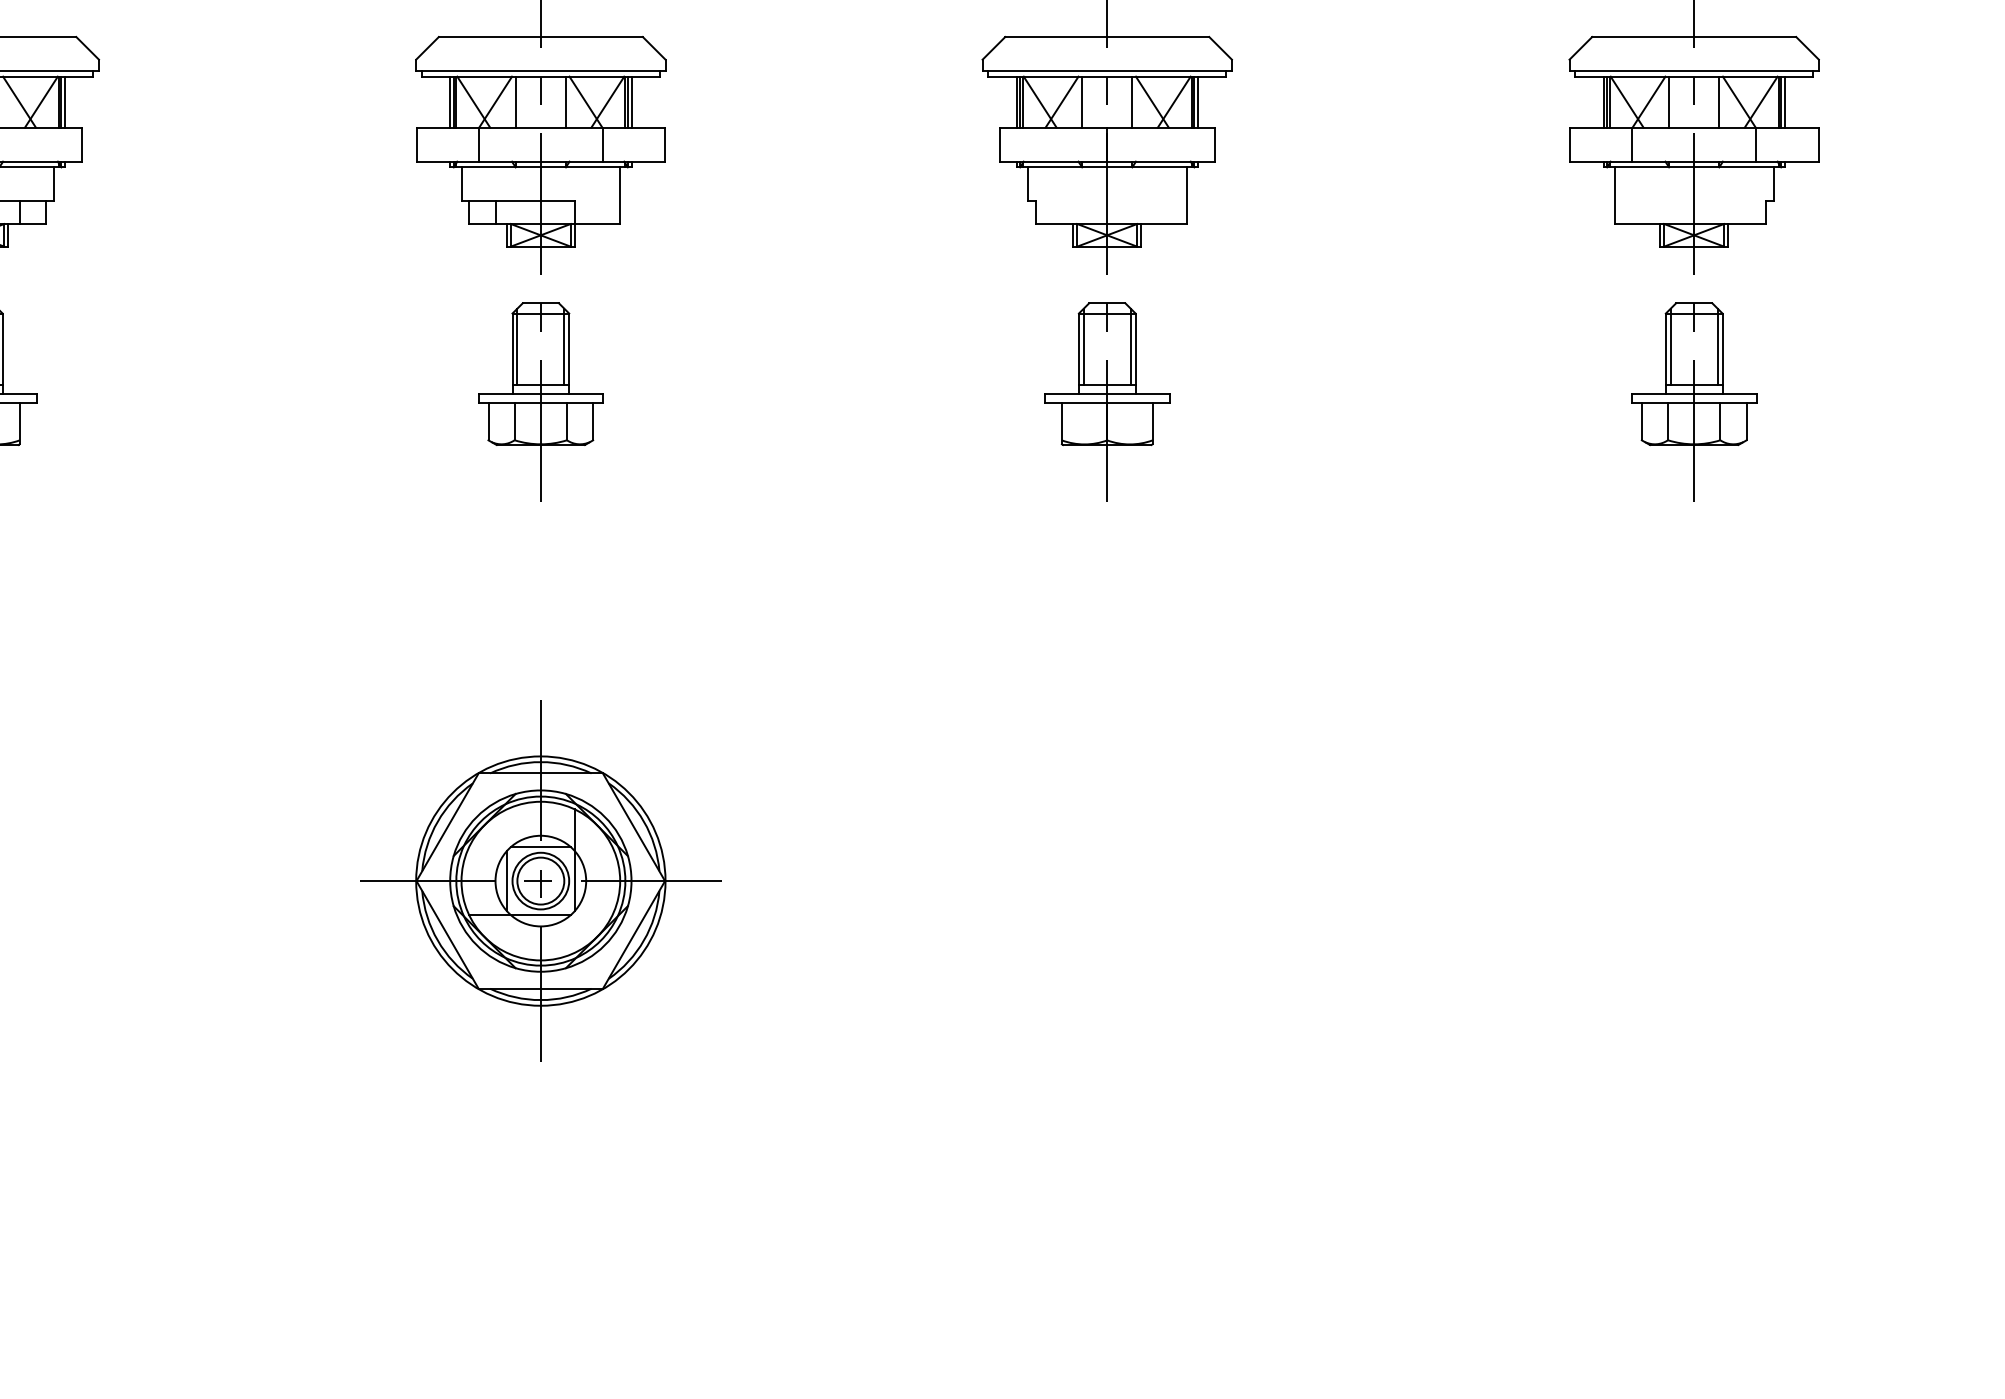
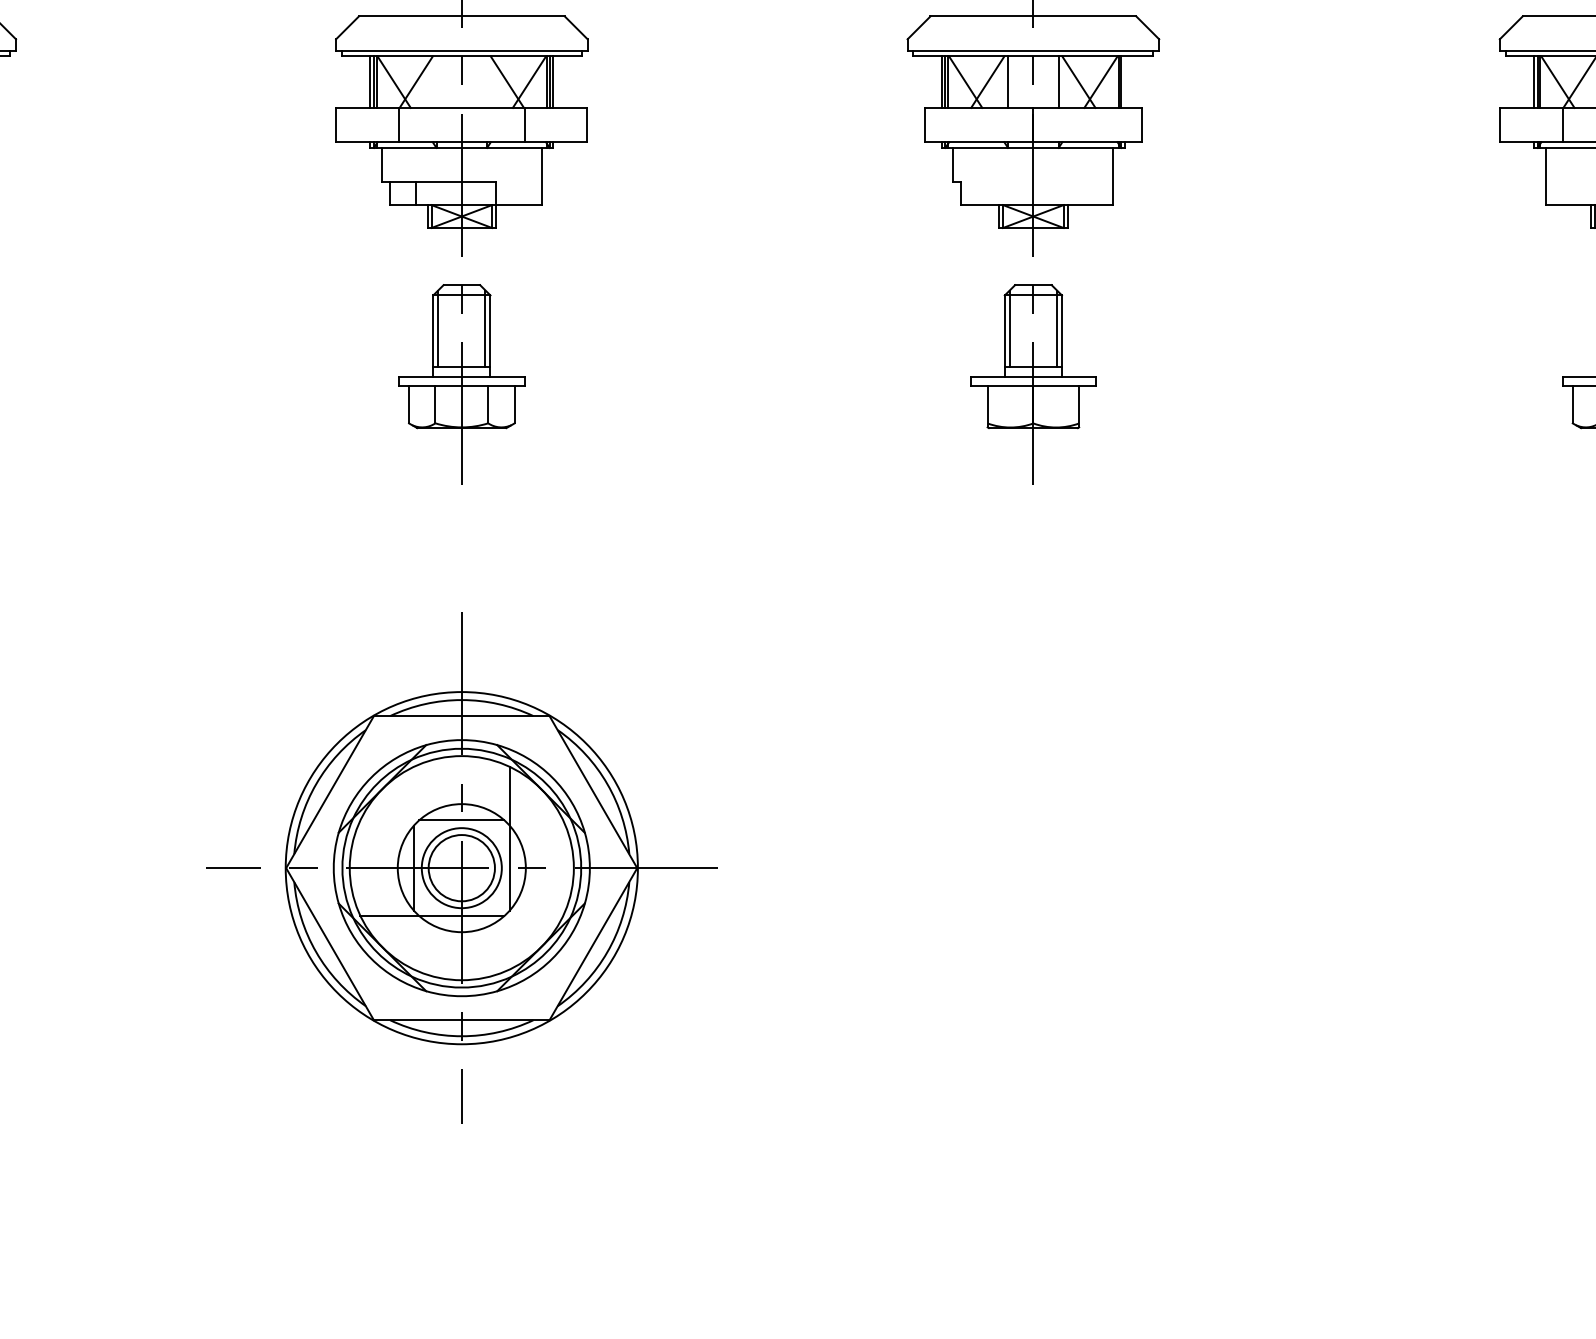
line: (515, 101) -> (436, 81), removed
line: (565, 101) -> (486, 81), removed
line: (1197, 101) -> (1124, 81), removed
part: (540, 880) -> (461, 867), size x1.4

